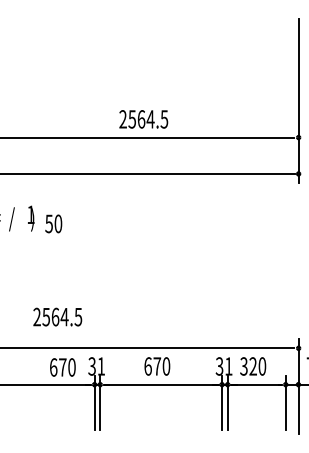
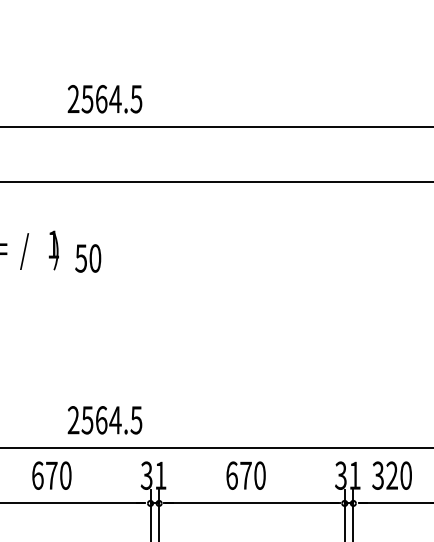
text: (143, 119) -> (104, 99), moved
text: (57, 316) -> (104, 419), moved
text: (62, 367) -> (51, 475), moved

